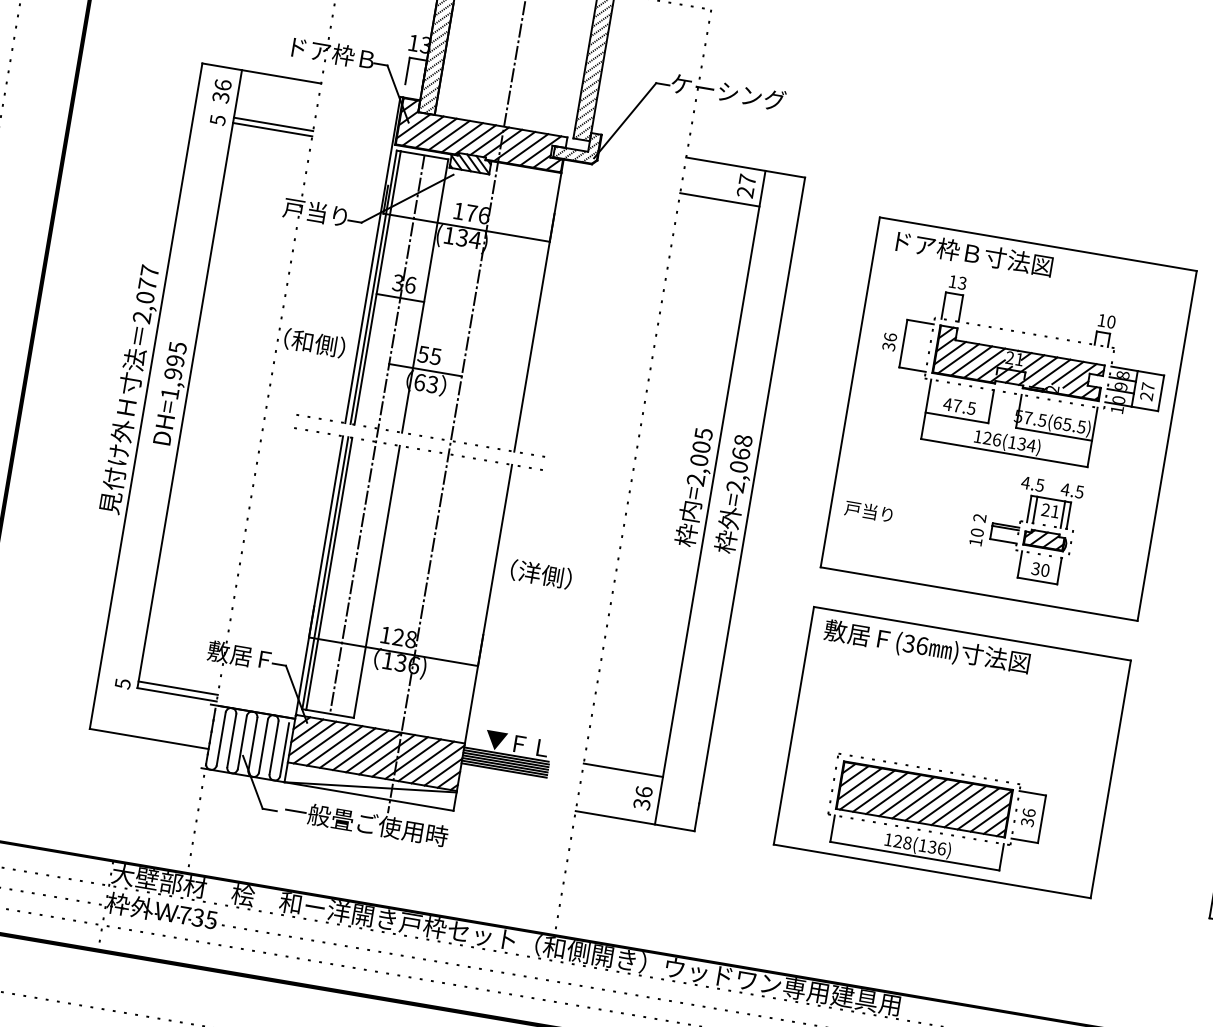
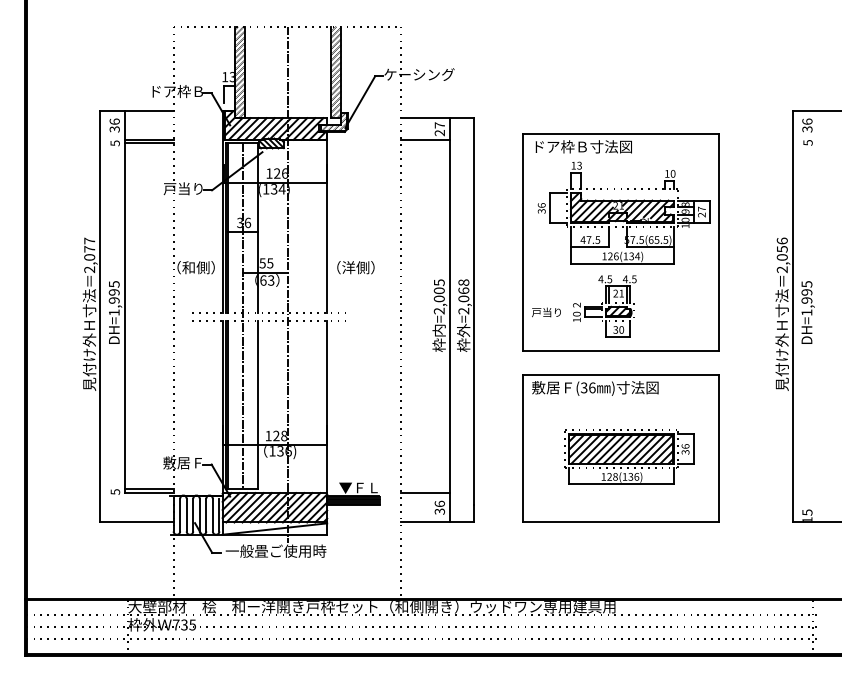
text: (471, 213) -> (277, 173), 176 -> 126
part: (1024, 527) -> (604, 306), moved
text: (540, 574) -> (355, 267), moved
part: (935, 813) -> (629, 456), moved

